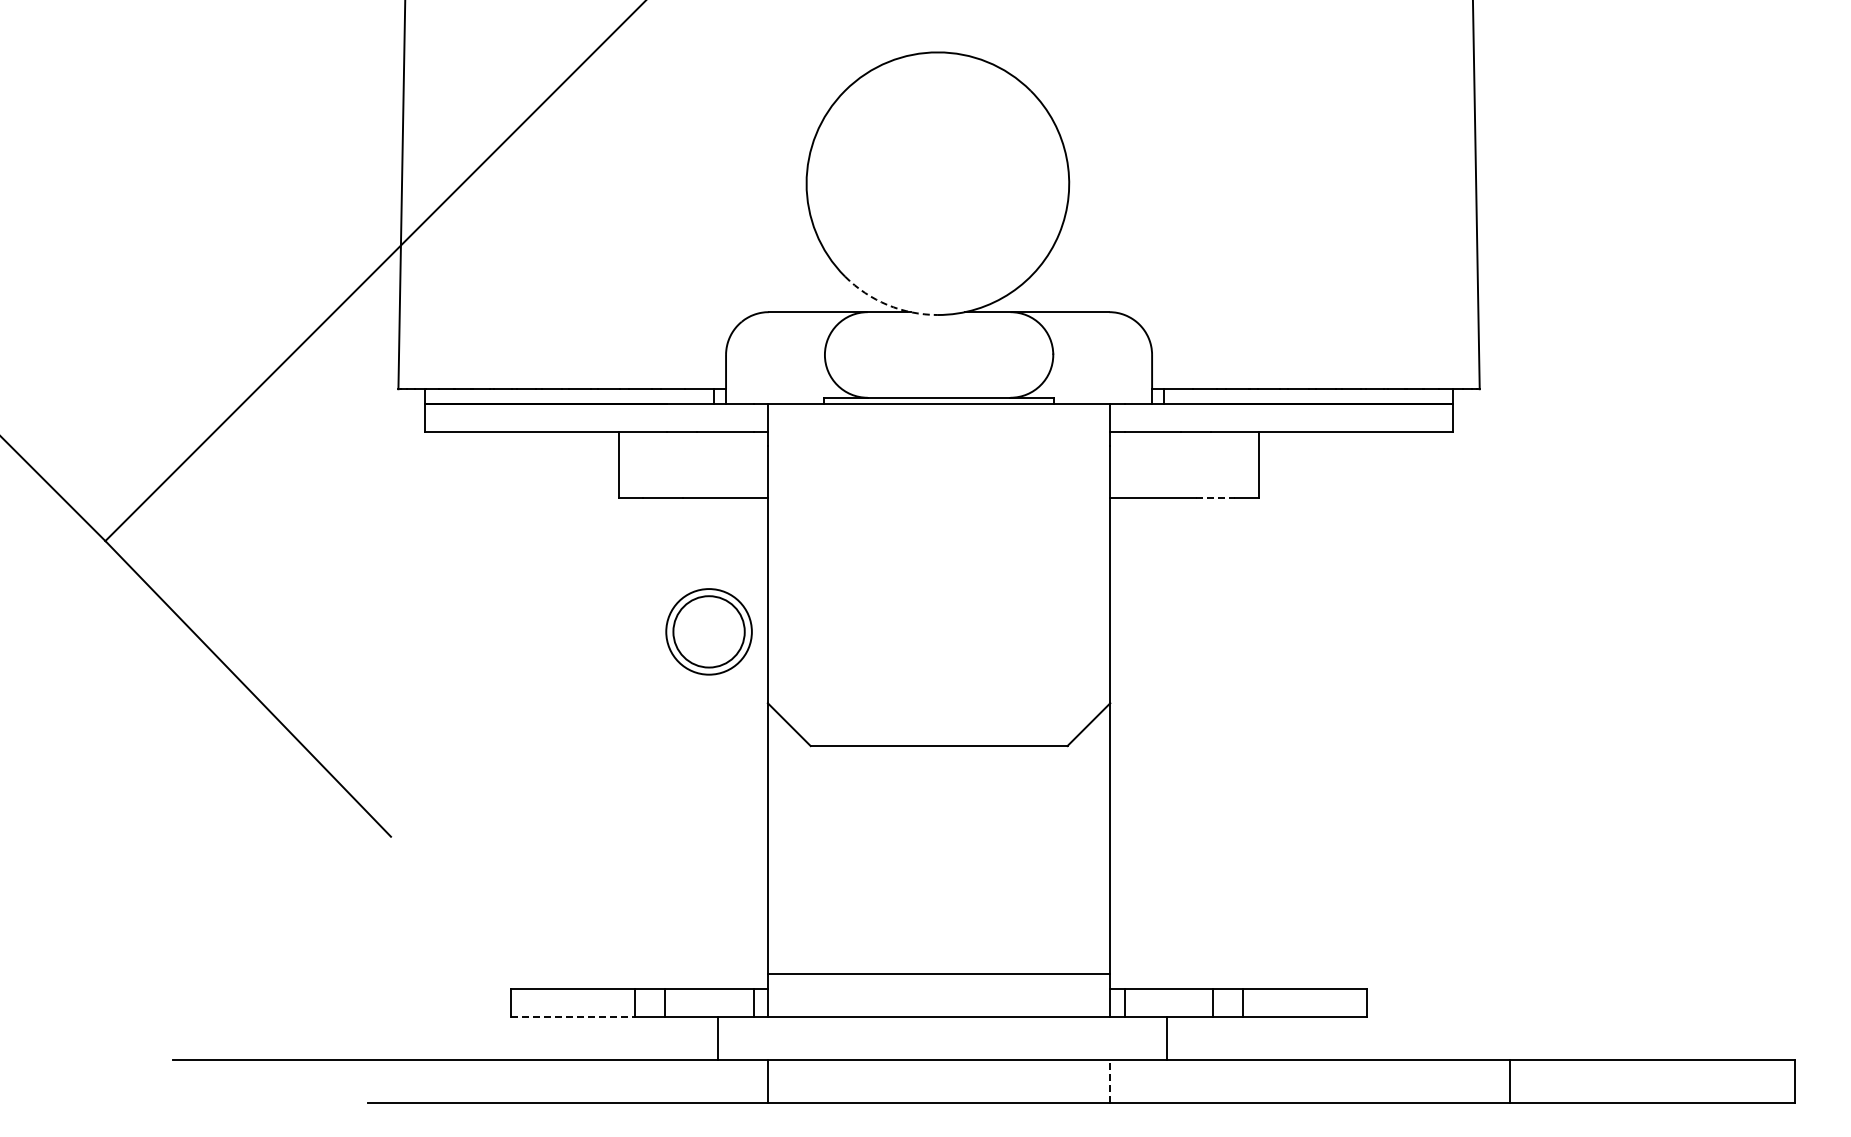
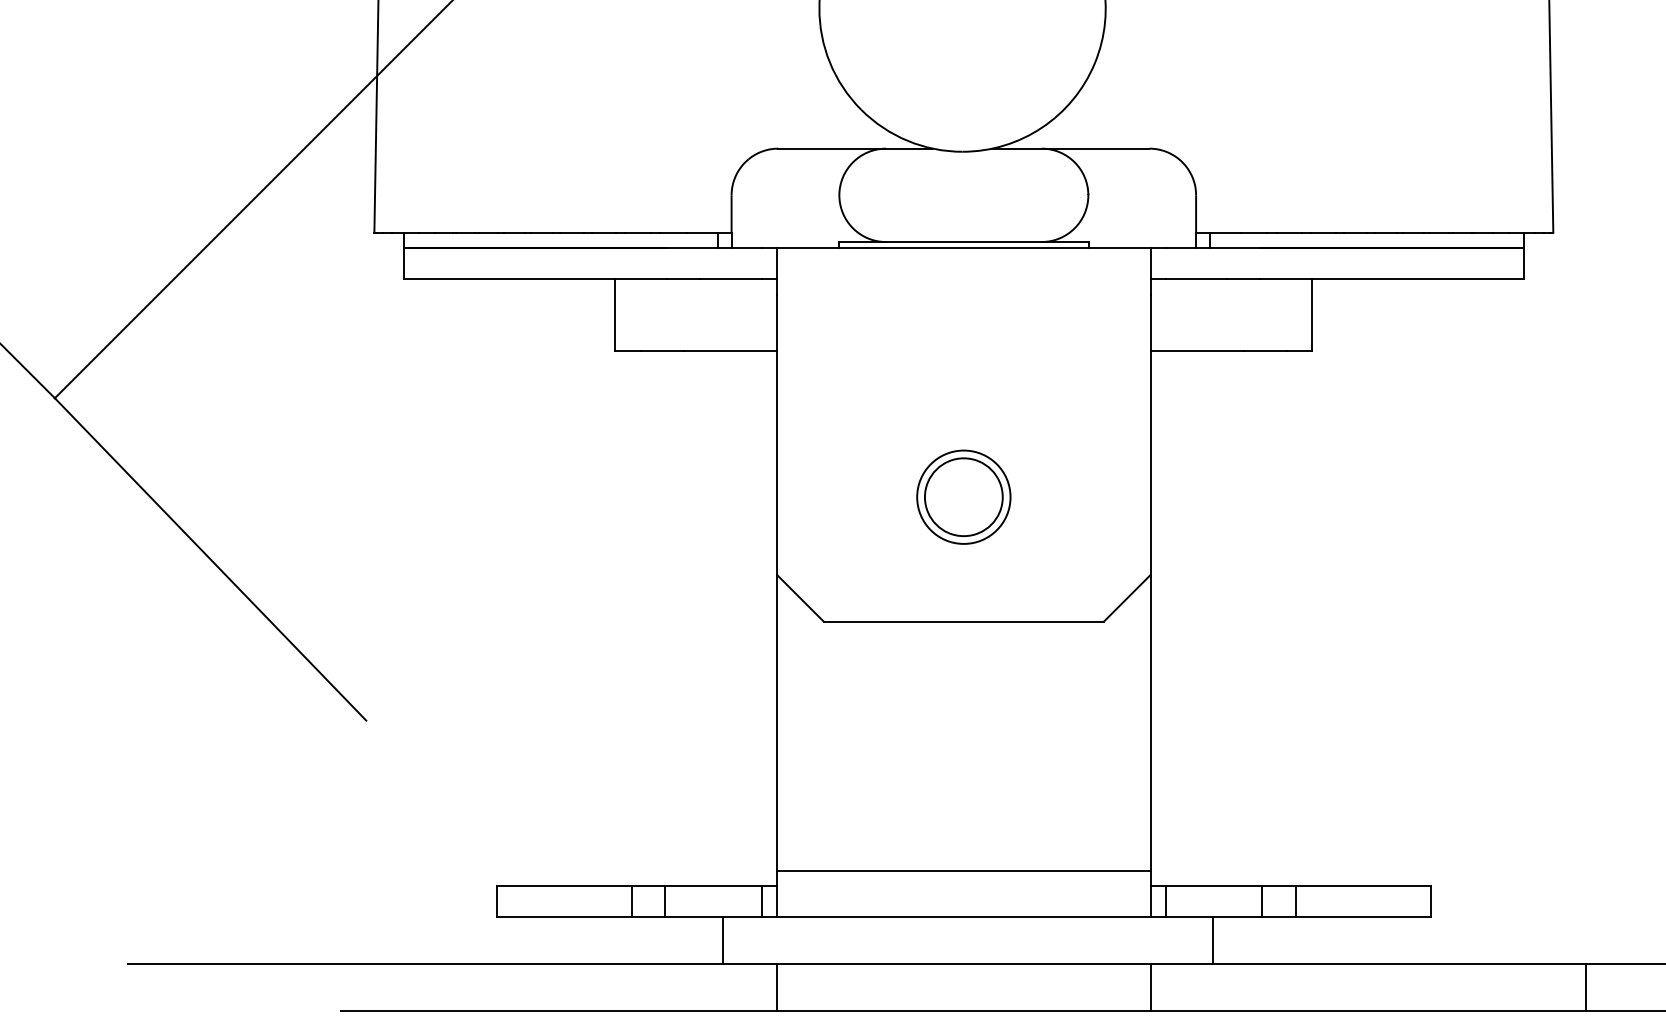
arc: (887, 305) -> (907, 141), dashed -> solid
line: (1215, 497) -> (1265, 350), dashed -> solid
part: (708, 631) -> (963, 496), moved
line: (572, 1017) -> (564, 917), dashed -> solid
line: (1110, 1080) -> (1150, 986), dashed -> solid

